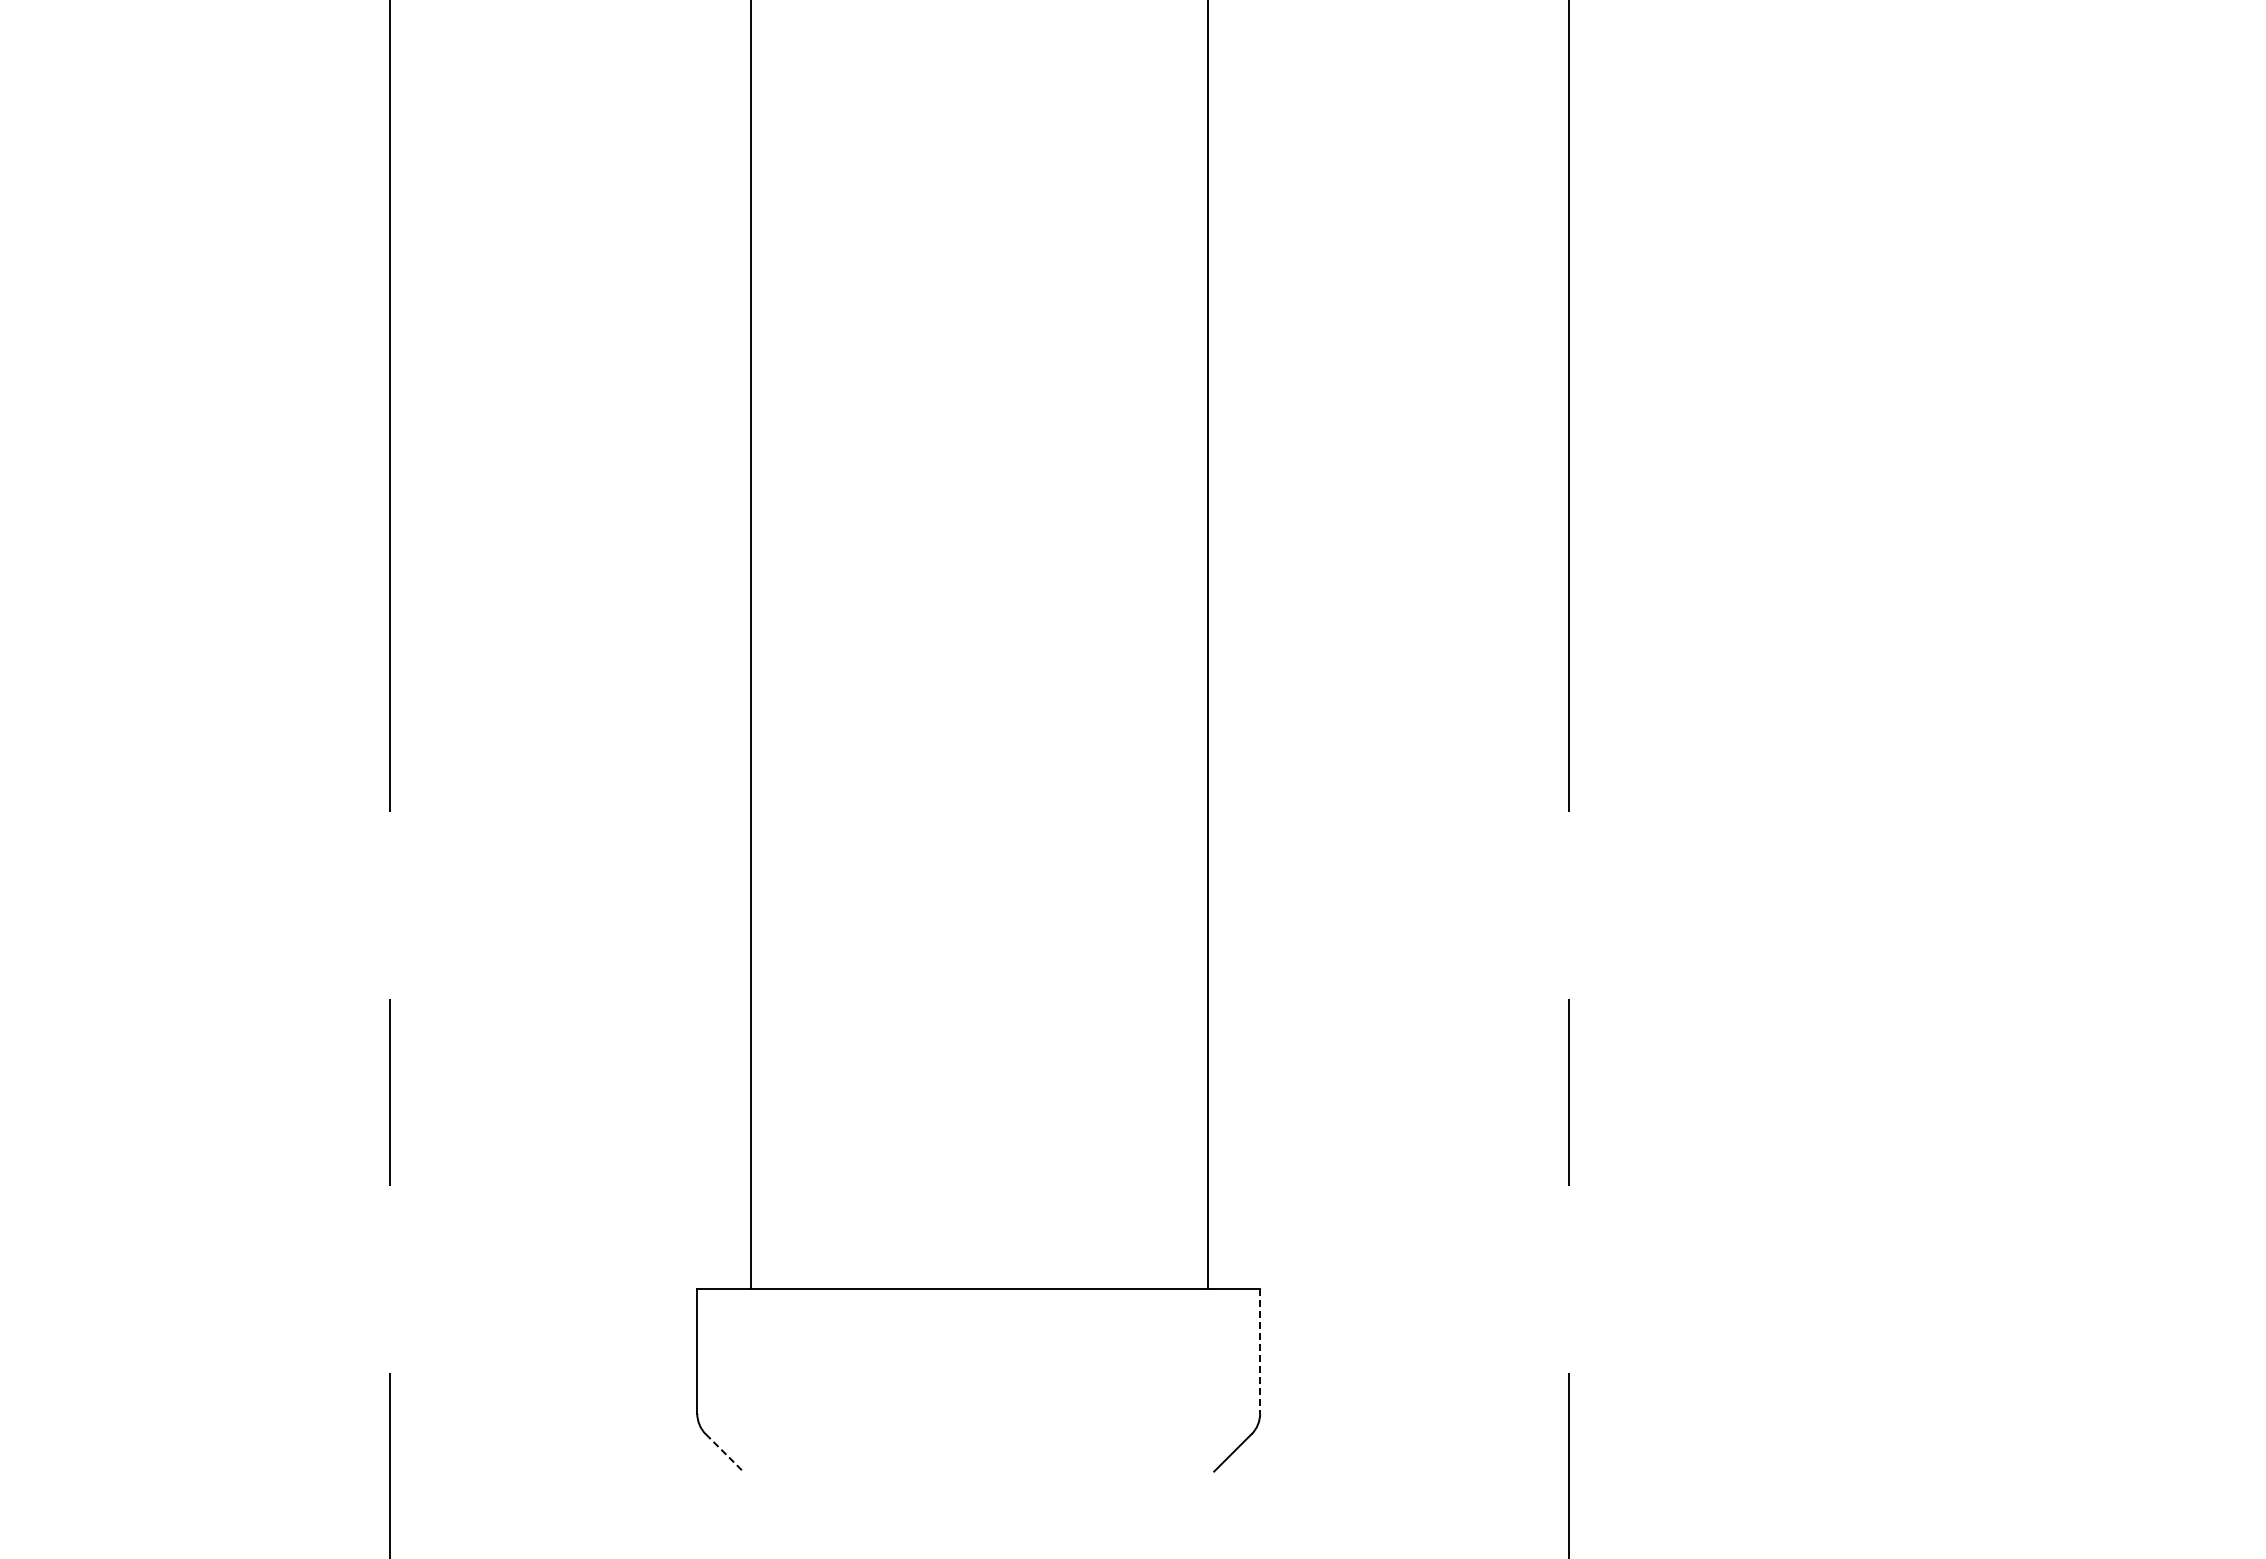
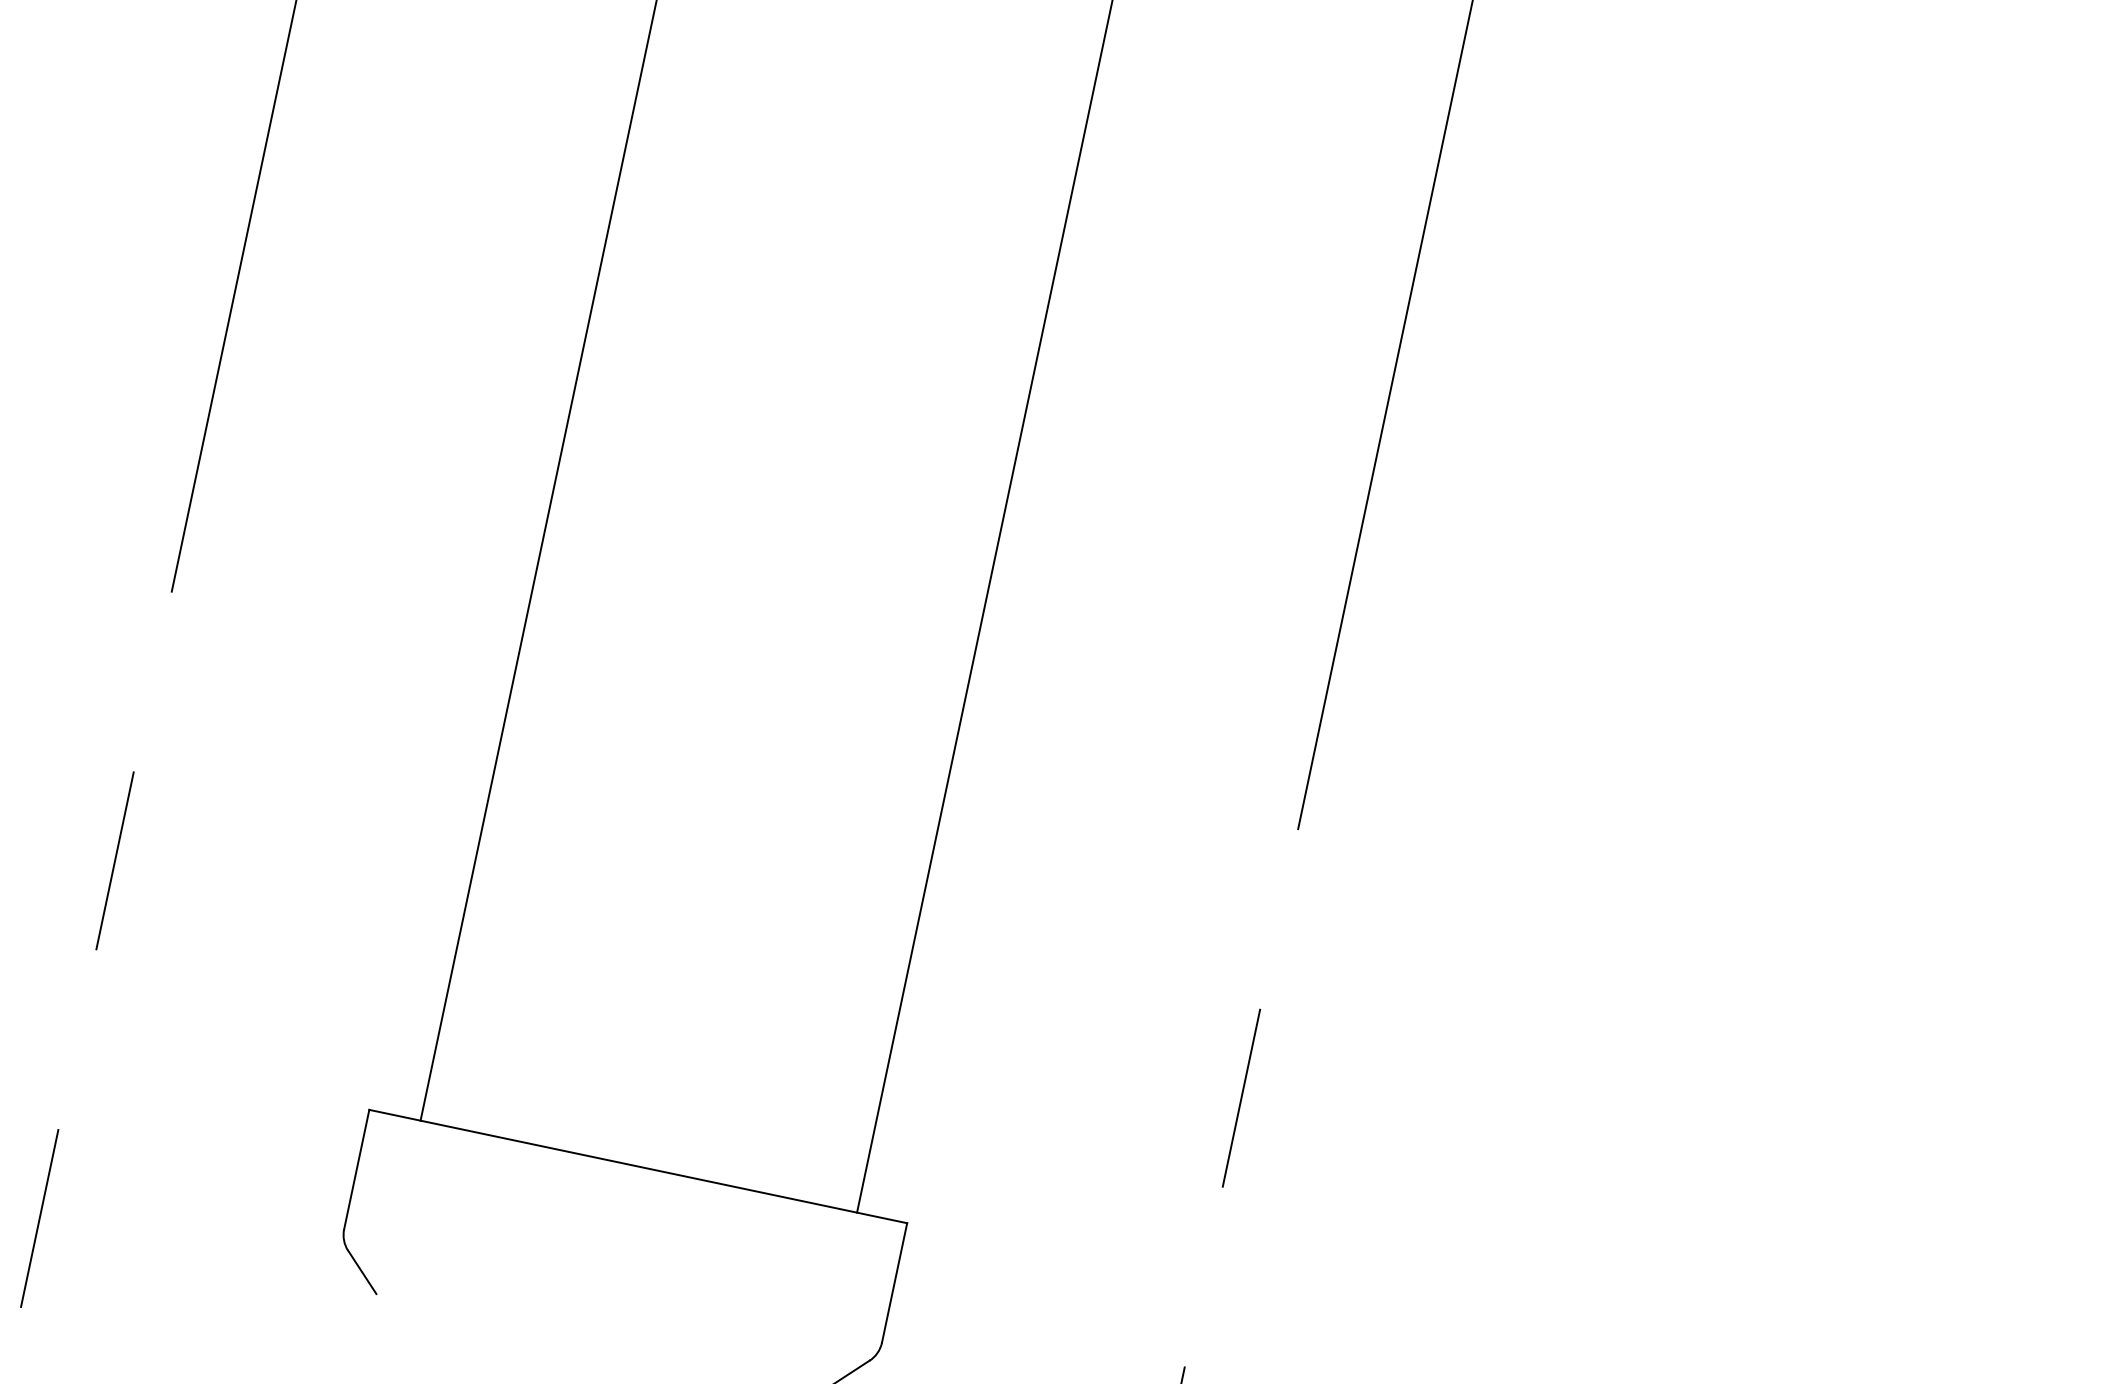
line: (1260, 1351) -> (894, 1283), dashed -> solid
line: (724, 1453) -> (362, 1272), dashed -> solid

